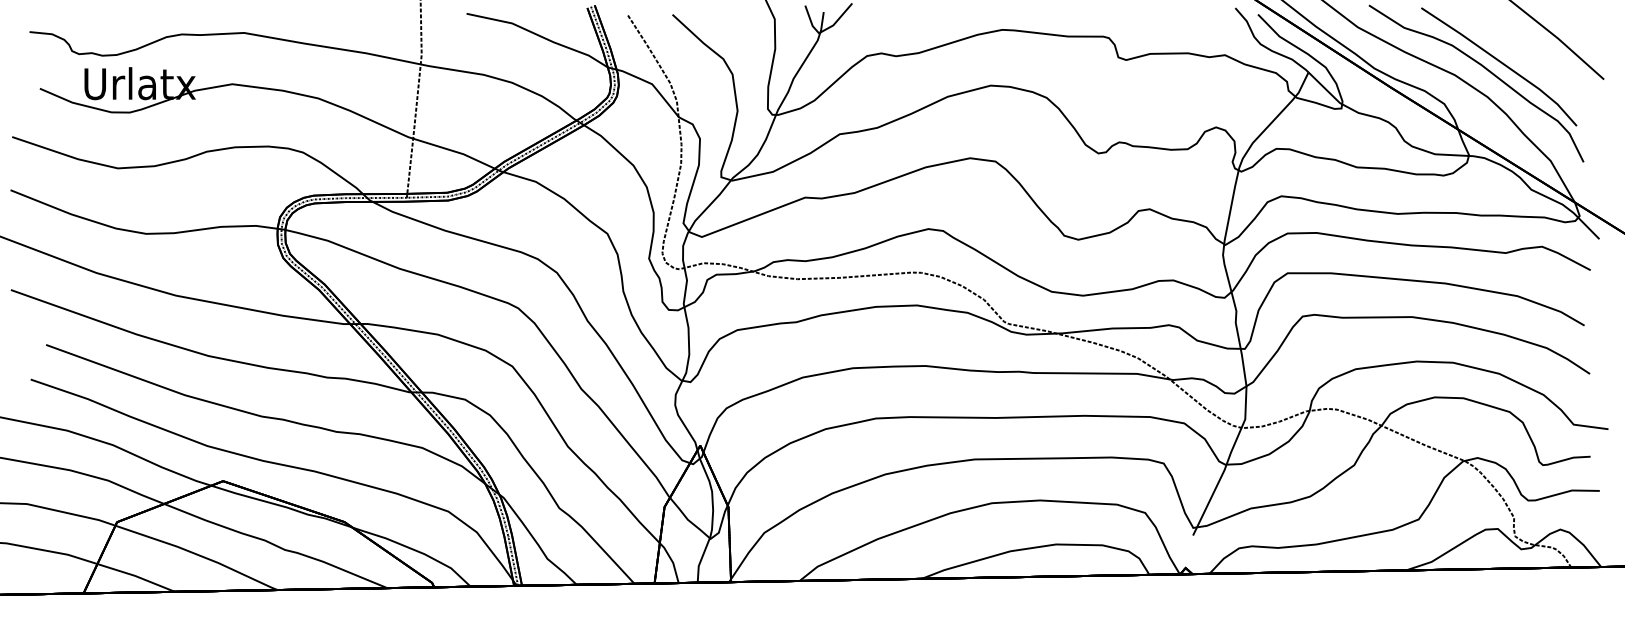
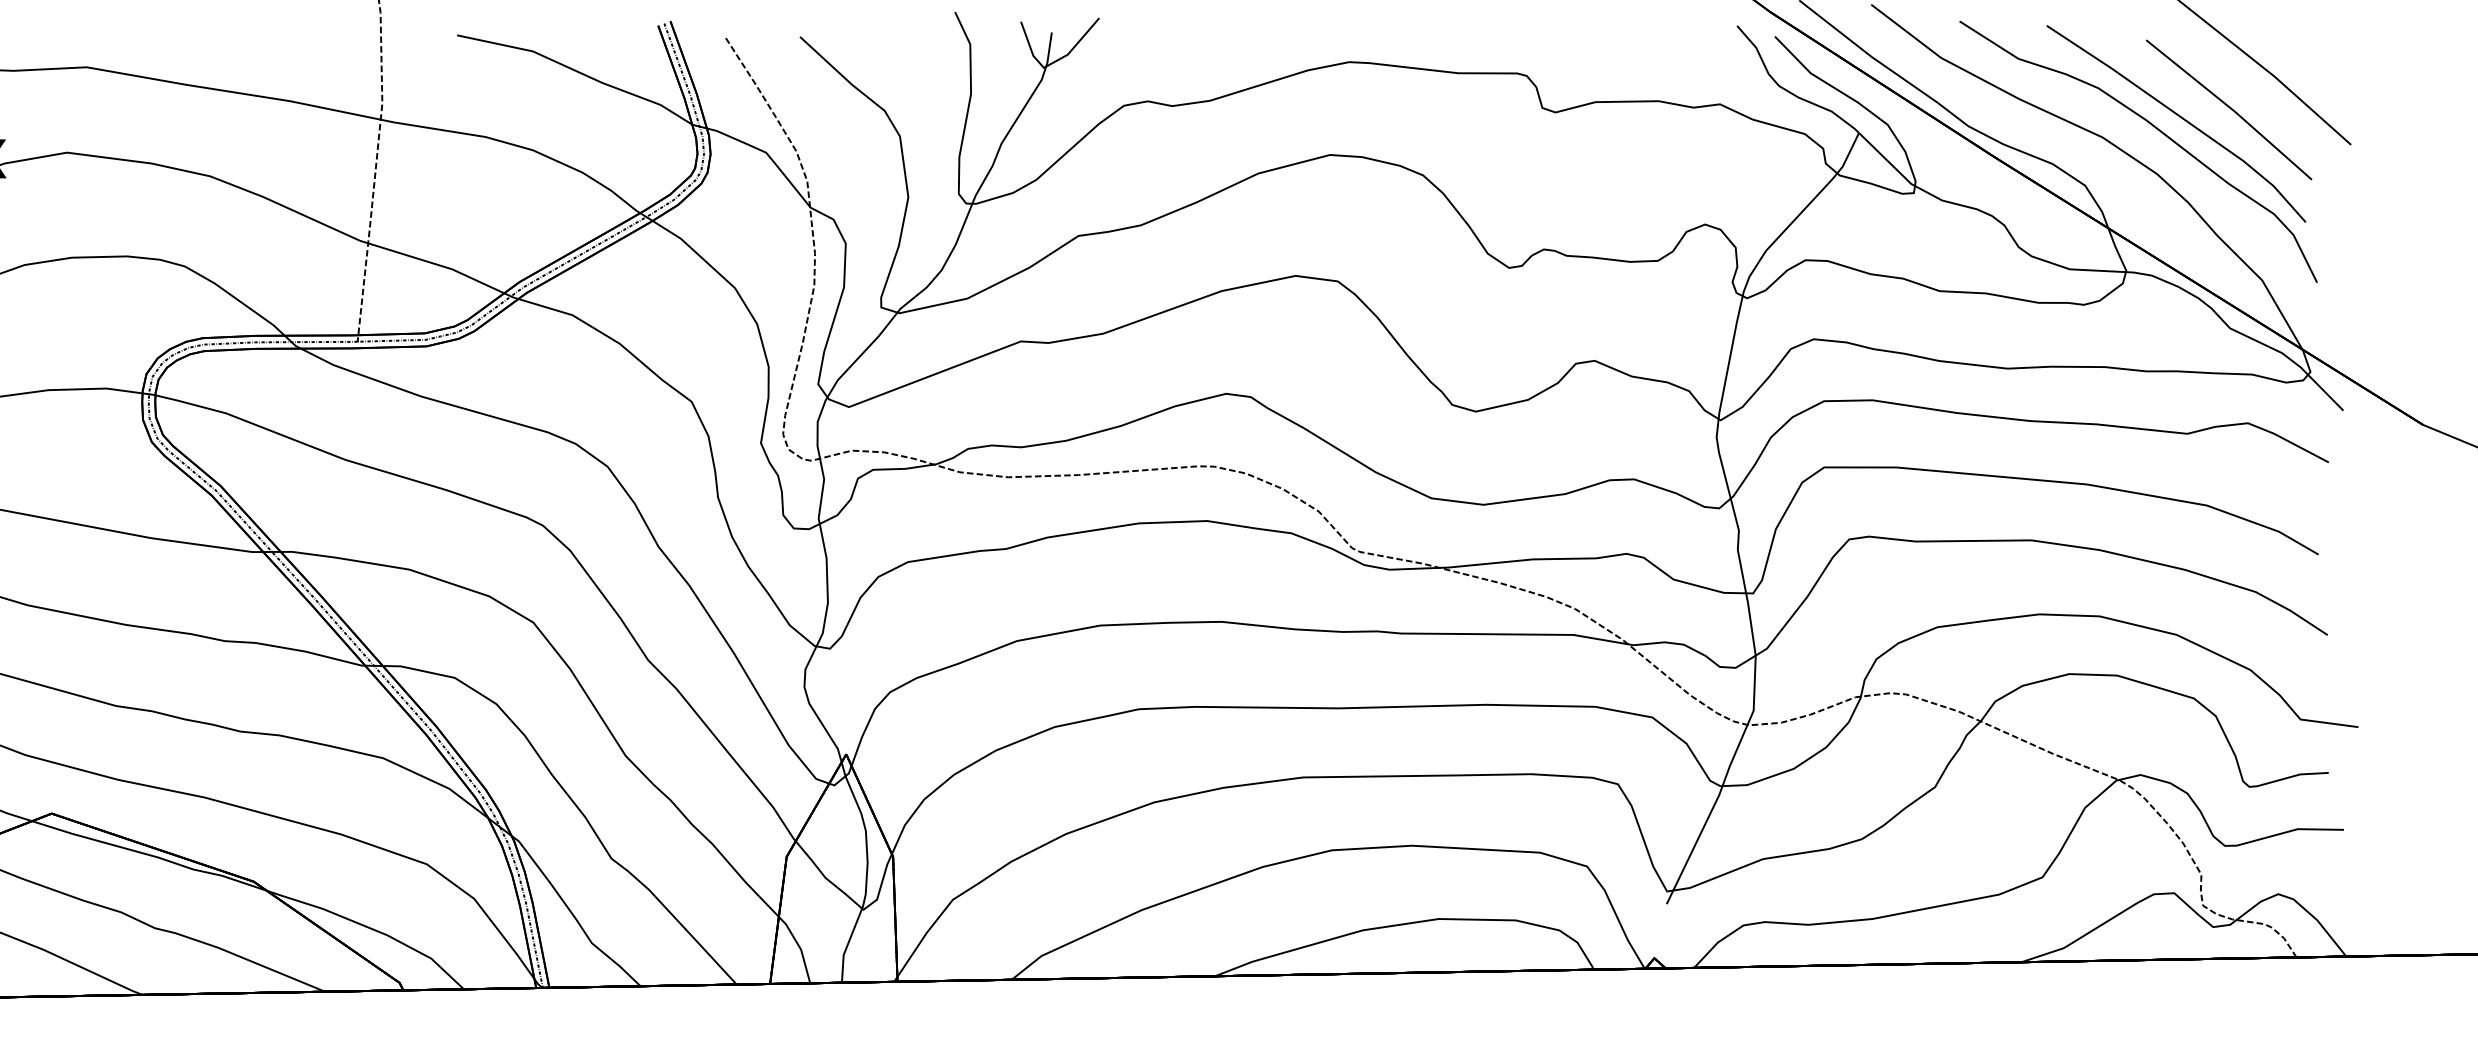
line: (1530, 57) -> (2228, 108), added

